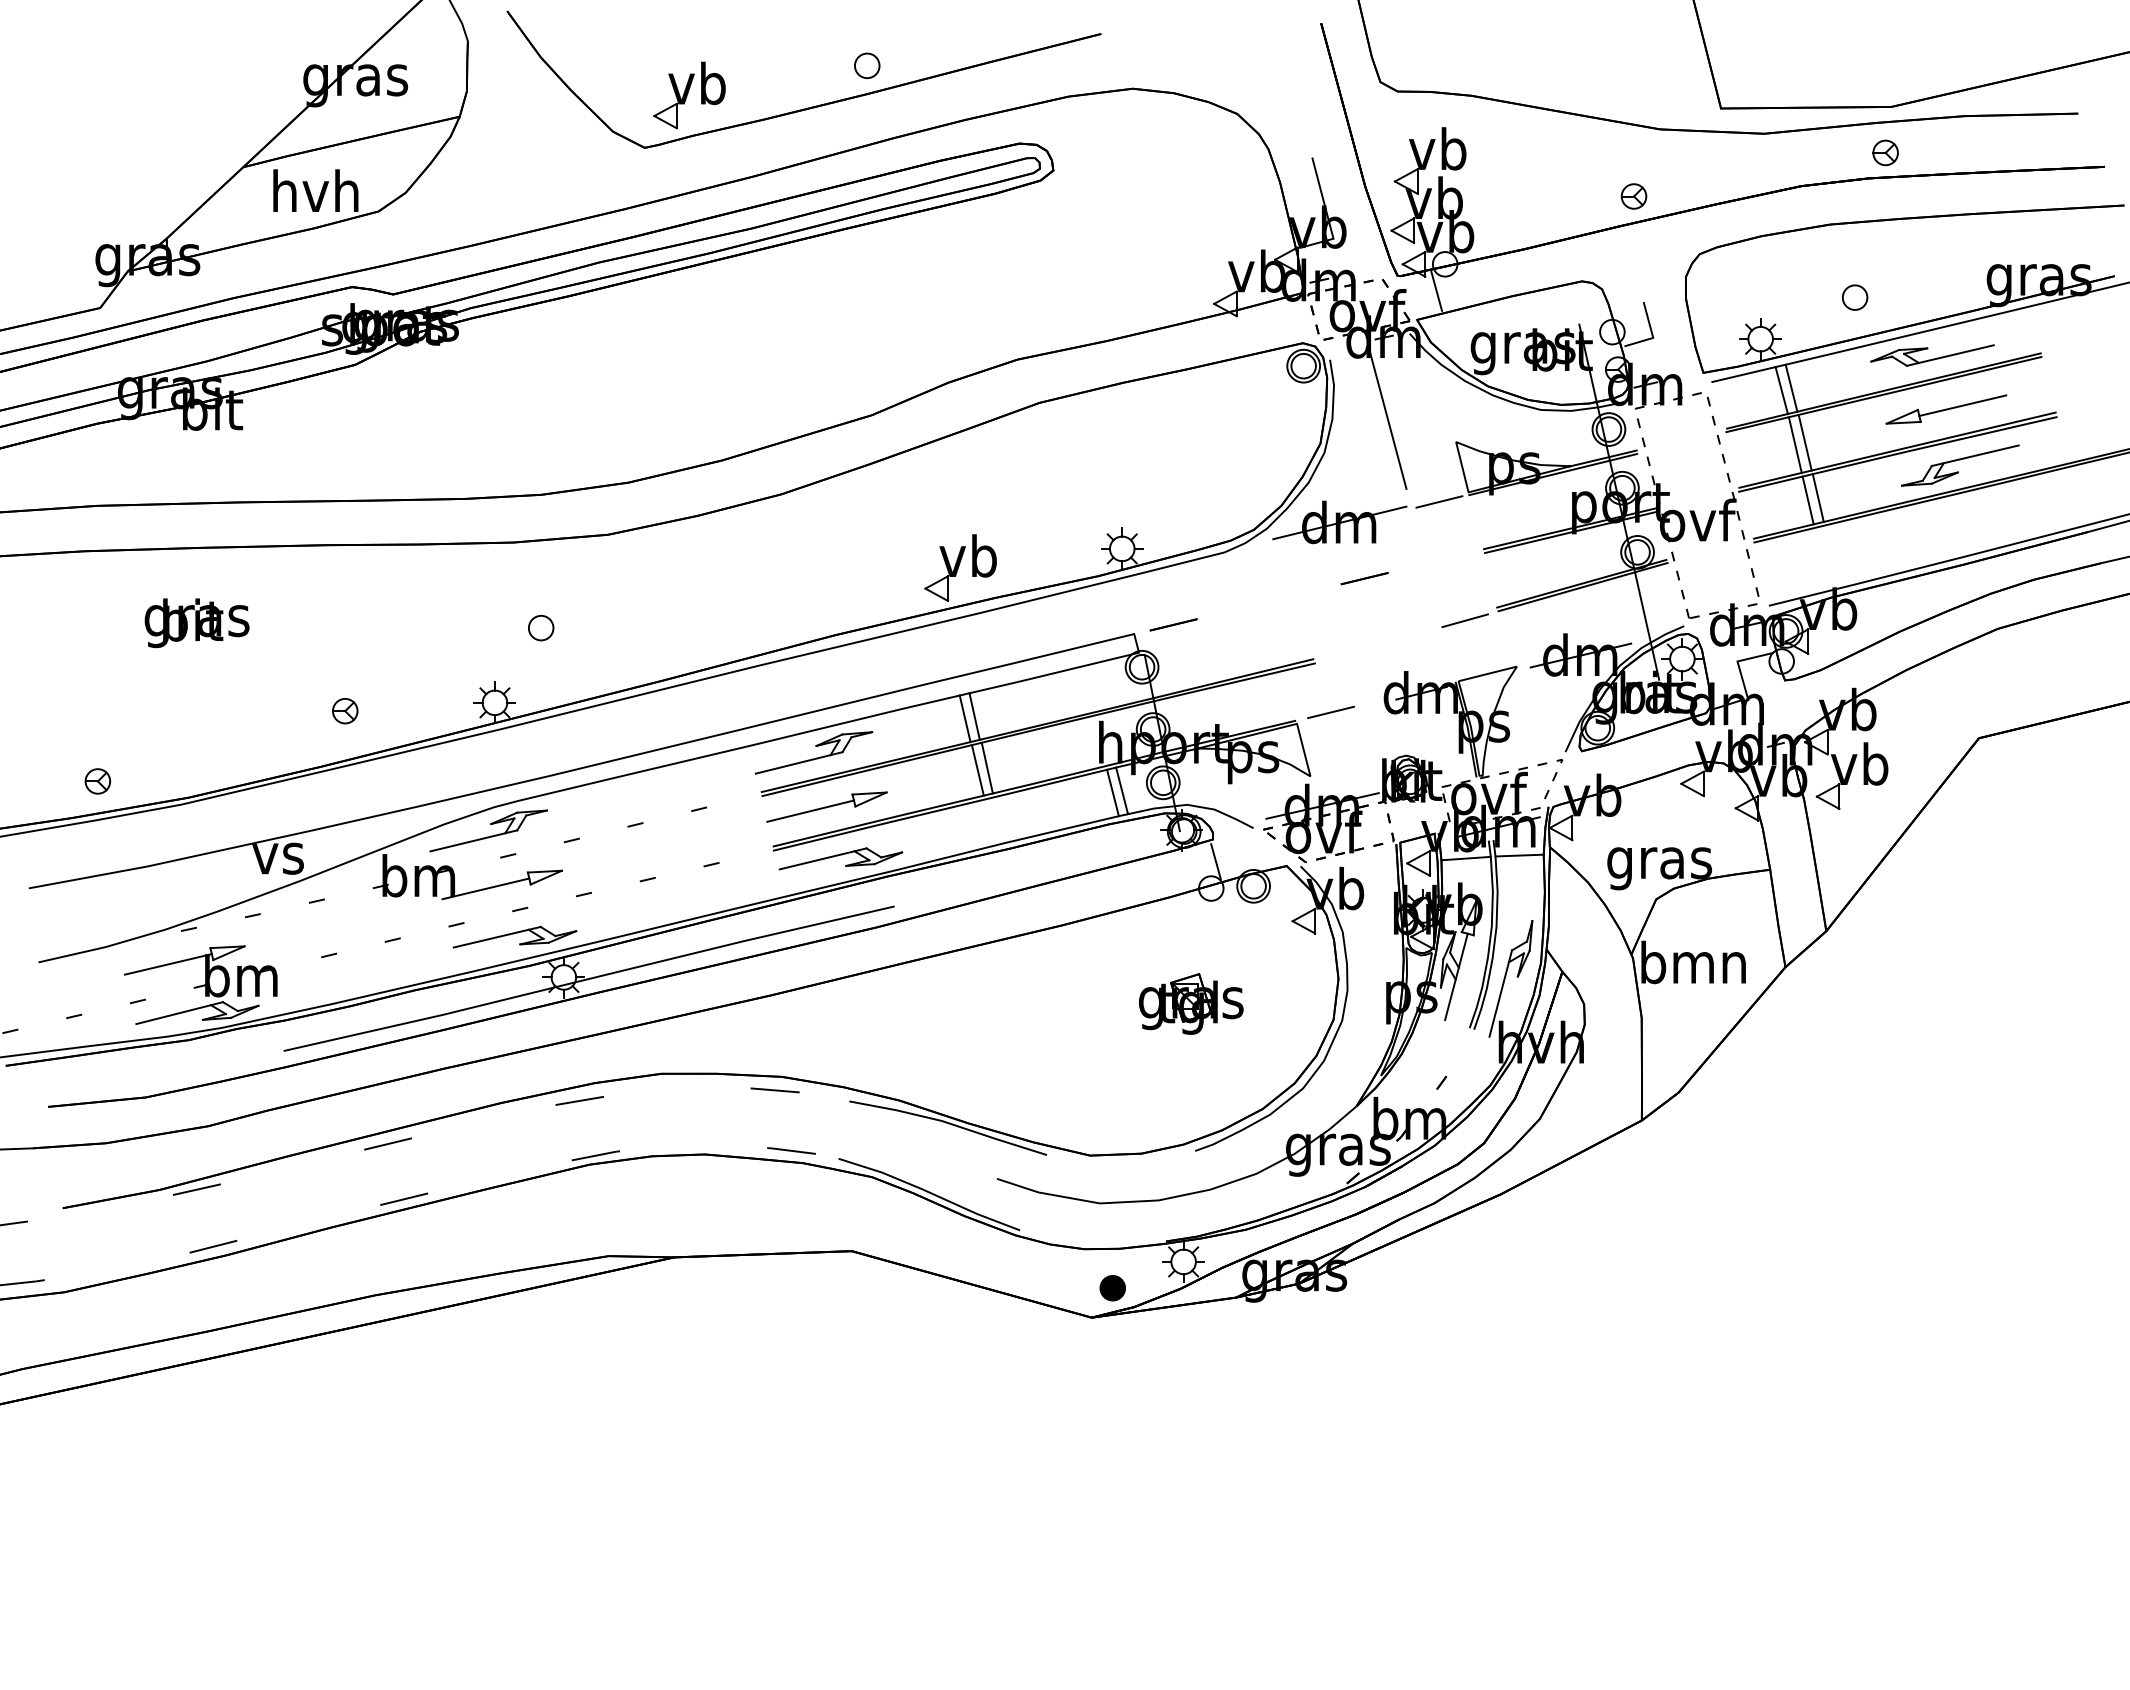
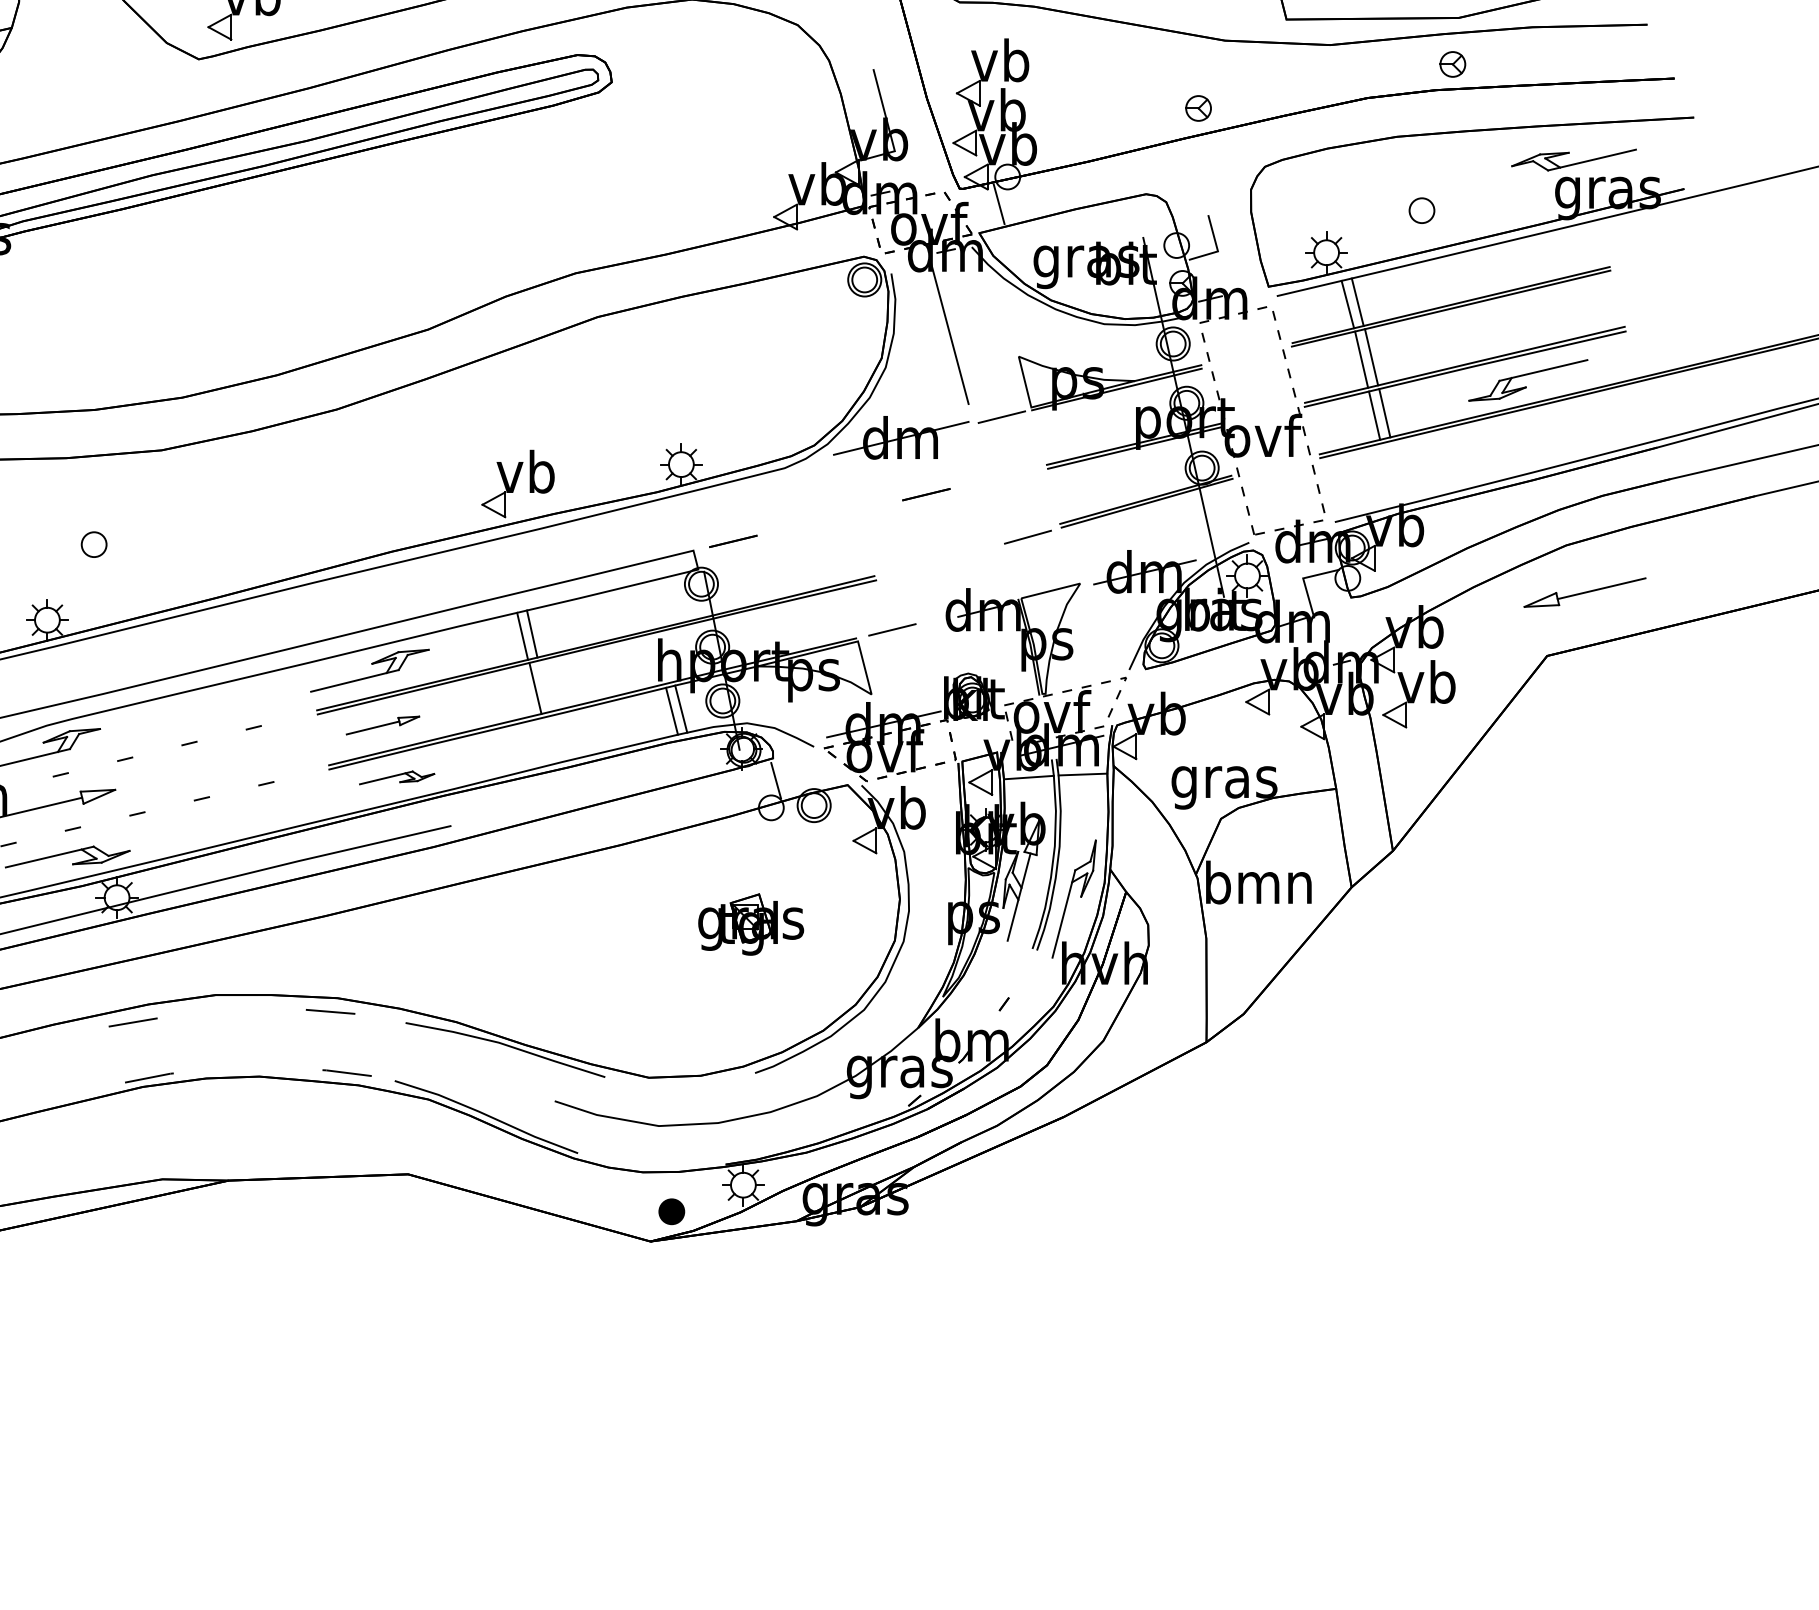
part: (1932, 355) -> (1573, 160), moved
part: (1946, 409) -> (1585, 592), moved
line: (986, 767) -> (544, 685), removed
part: (826, 806) -> (382, 724), size x0.6
part: (840, 858) -> (396, 777), size x0.6

